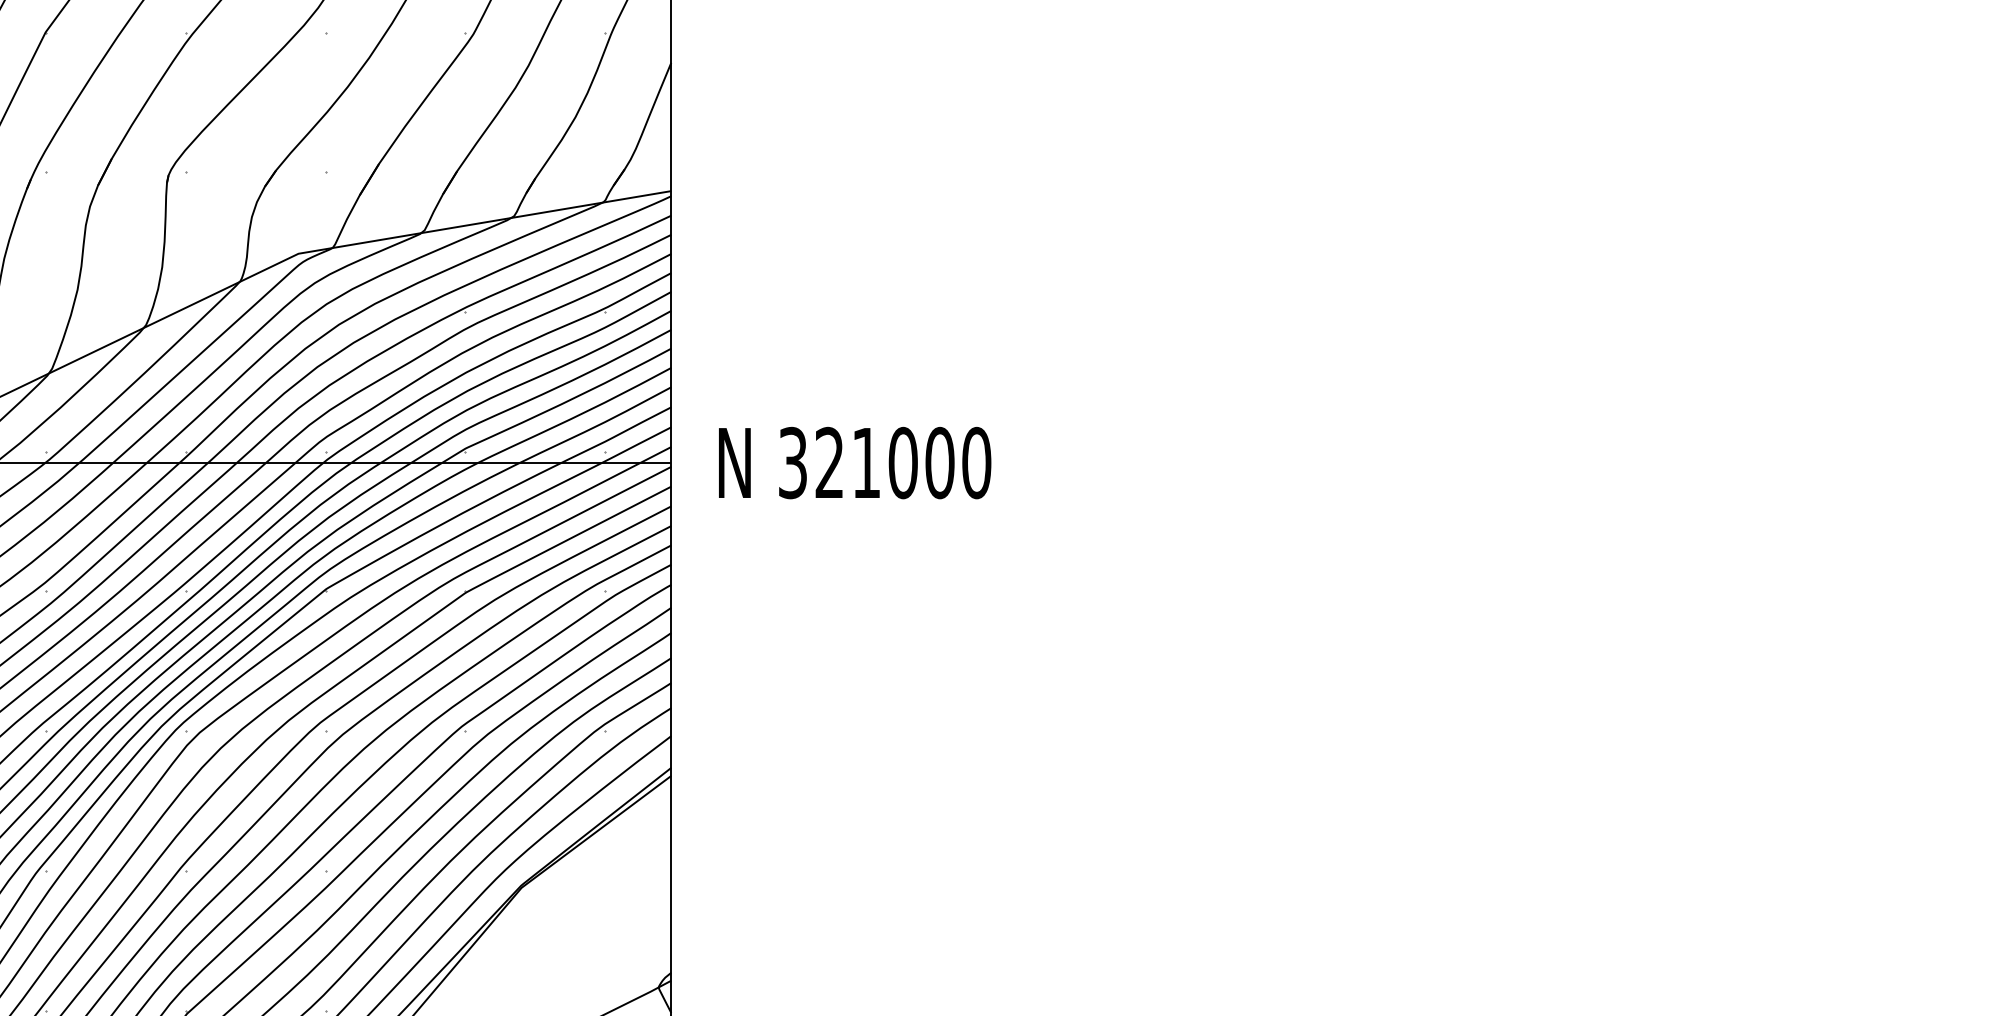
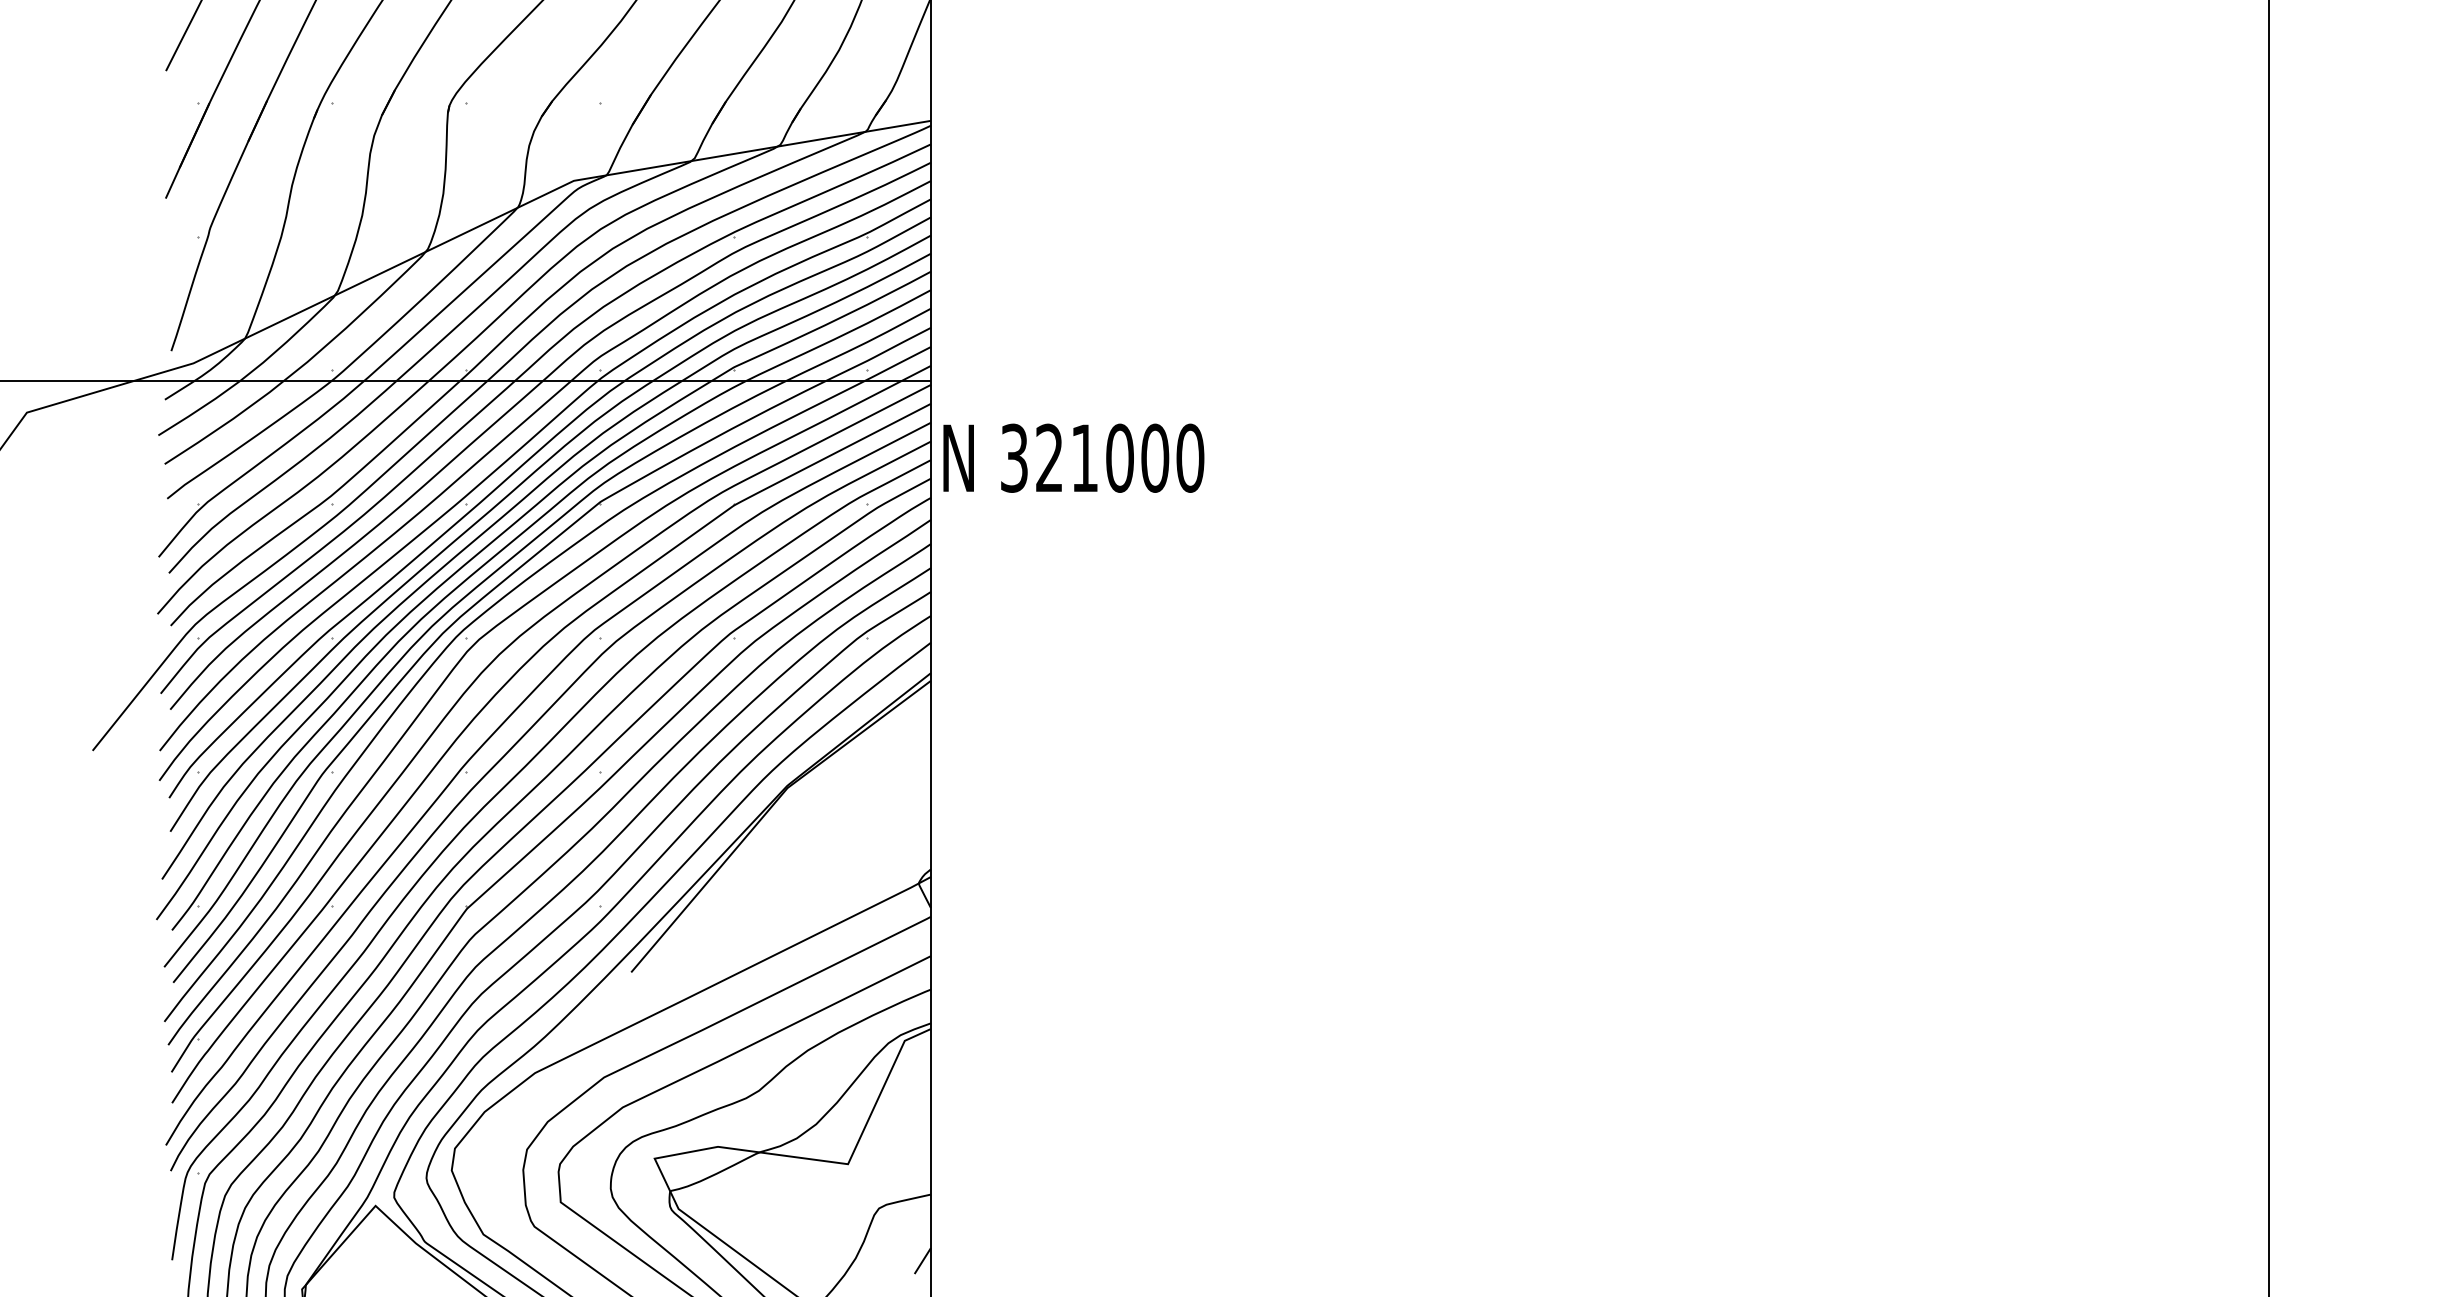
text: (854, 462) -> (1073, 457), moved

